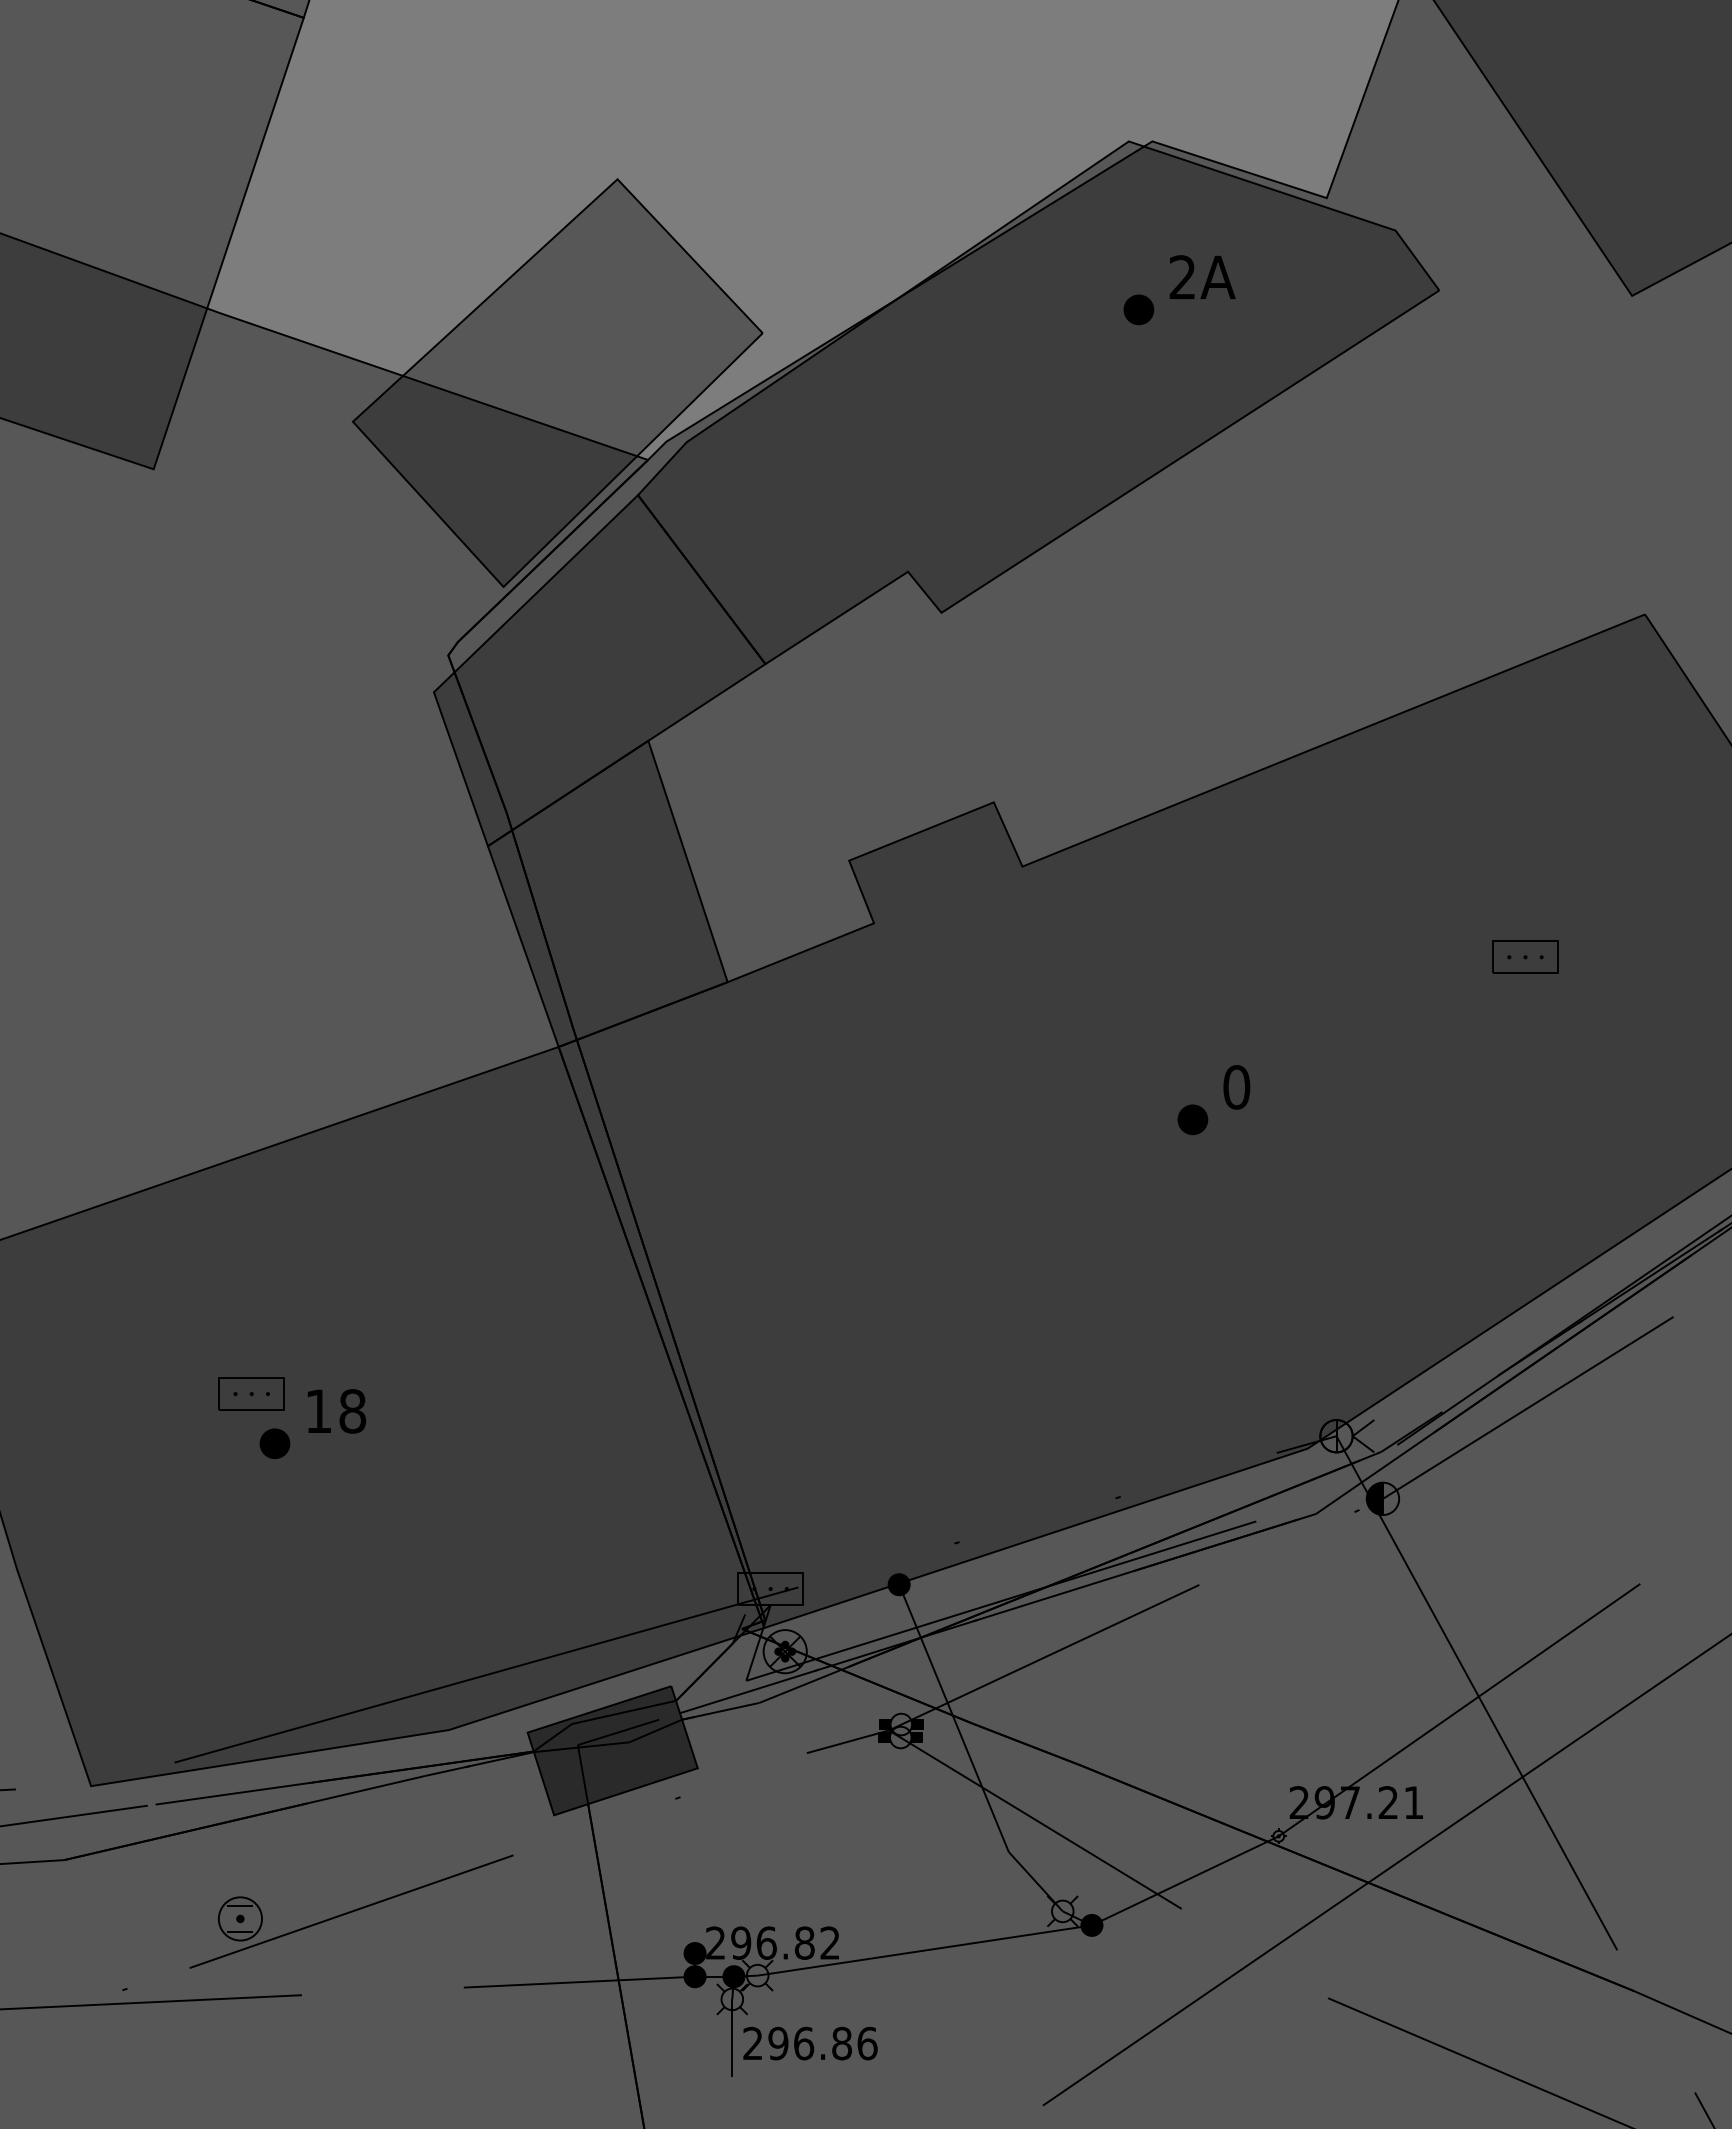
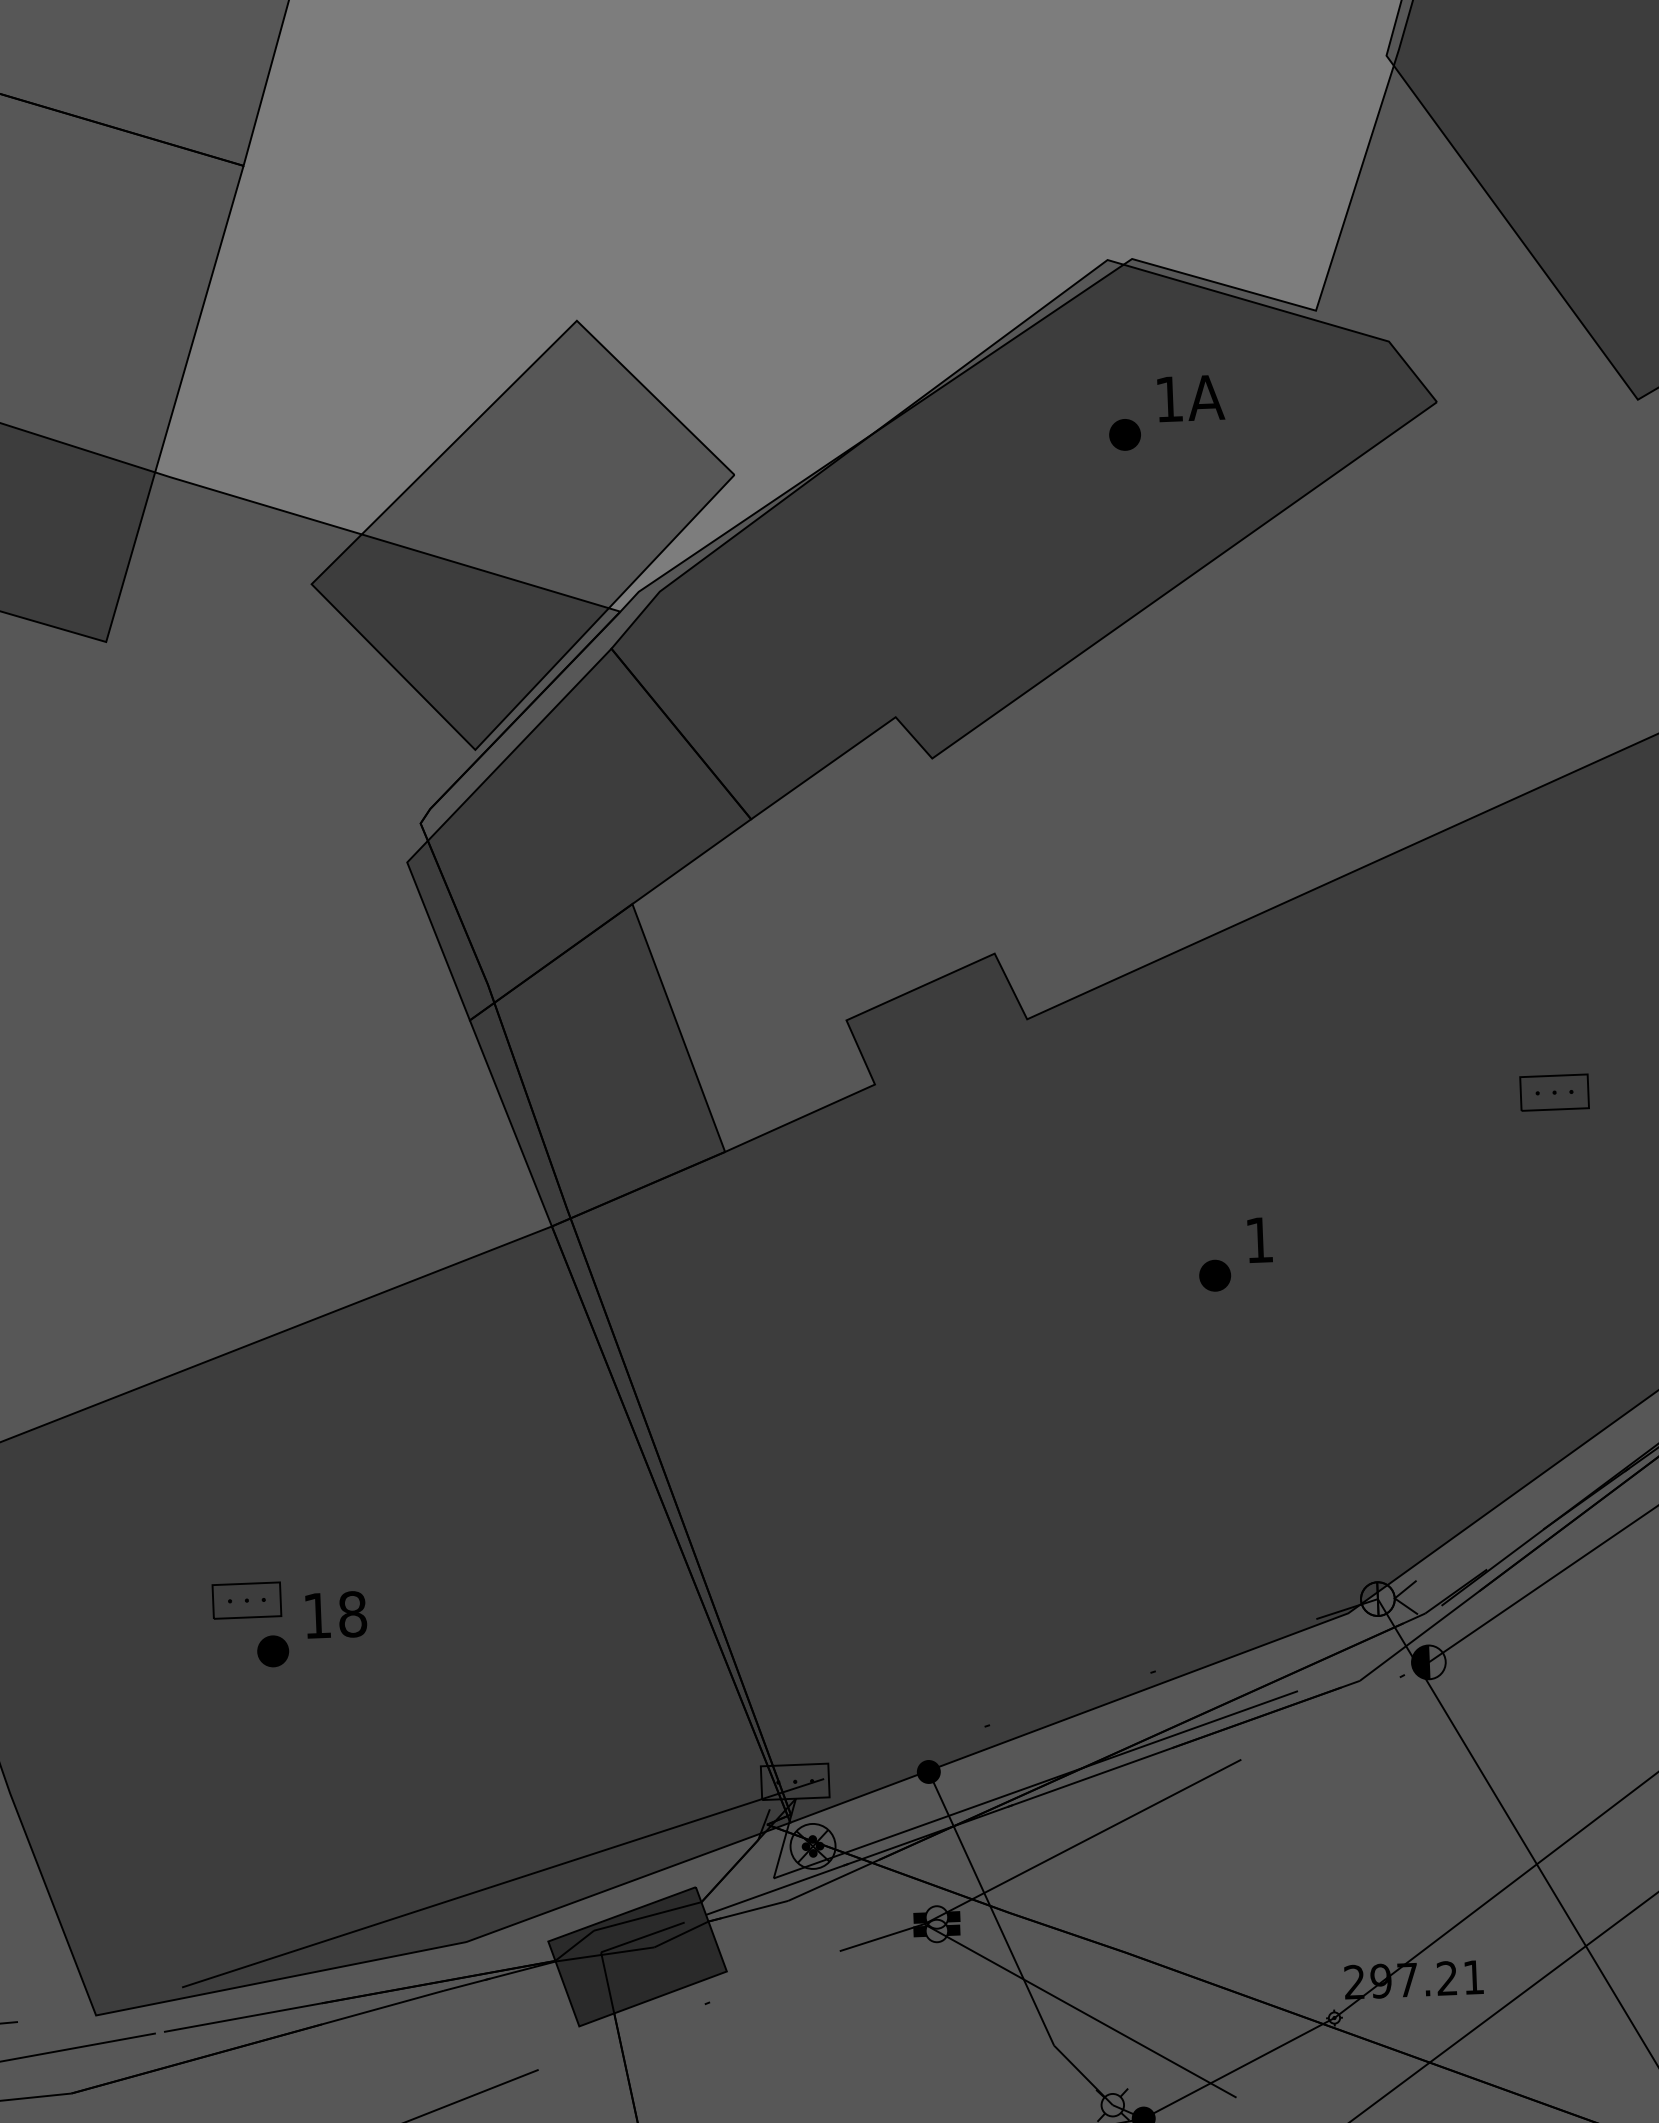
text: (1182, 276) -> (1169, 398), 2A -> 1A
text: (1236, 1087) -> (1259, 1240), 0 -> 1

